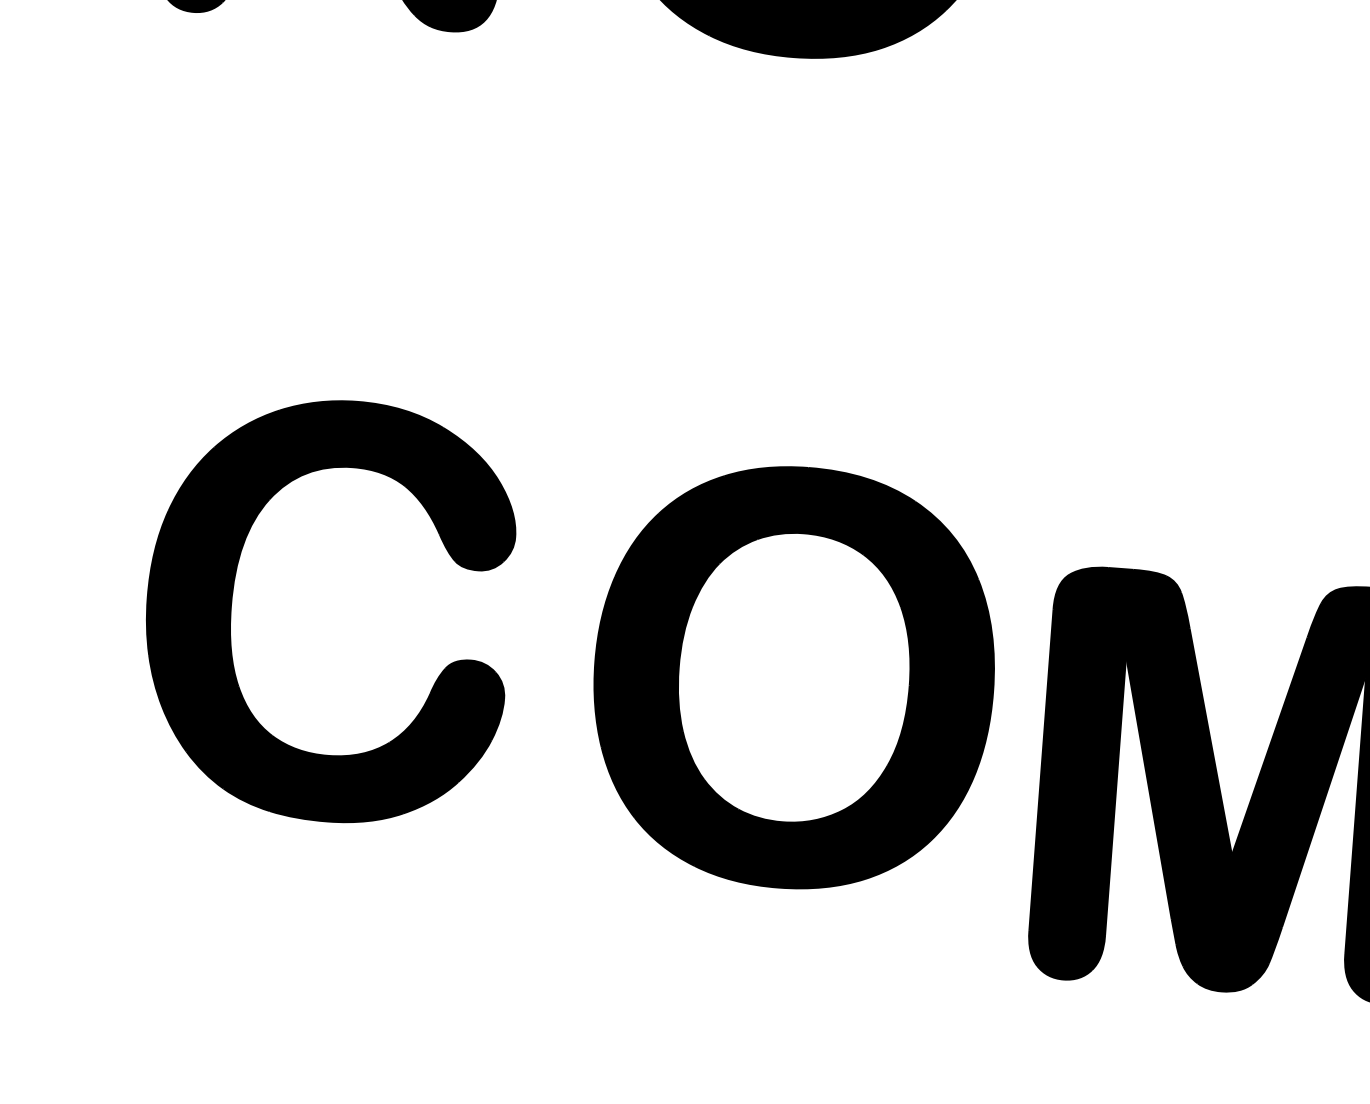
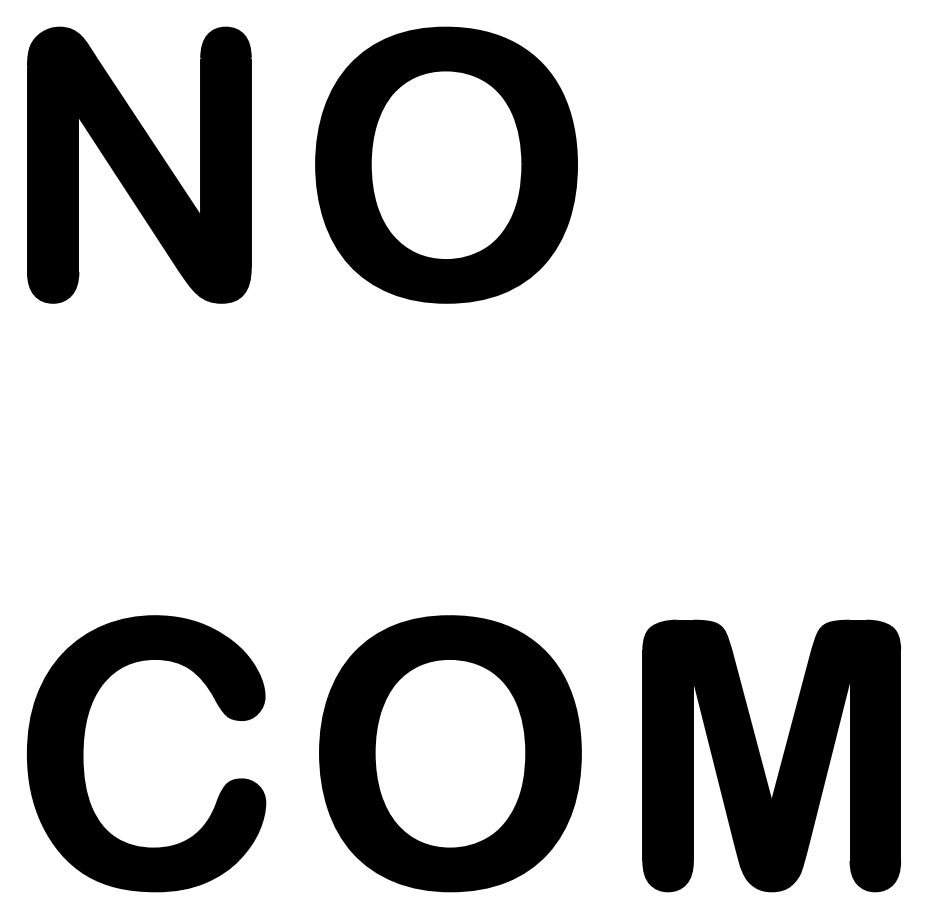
part: (232, 603) -> (83, 753), moved
part: (794, 677) -> (450, 753), moved

